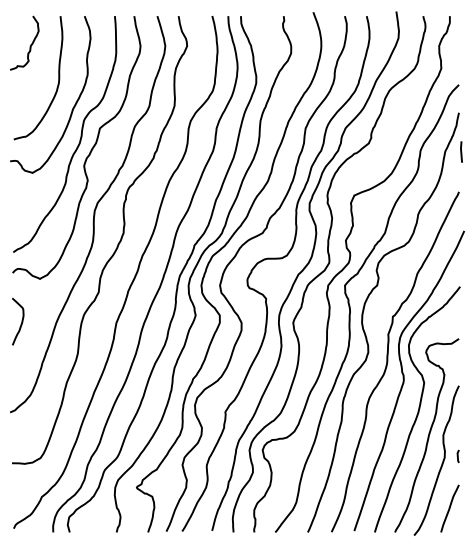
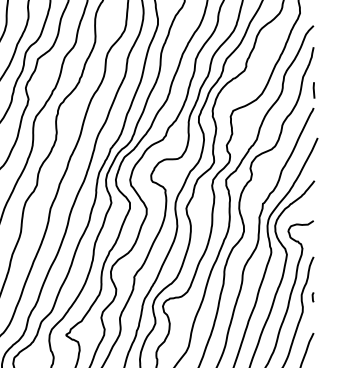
line: (461, 151) -> (314, 90), moved
line: (457, 456) -> (312, 297), moved

